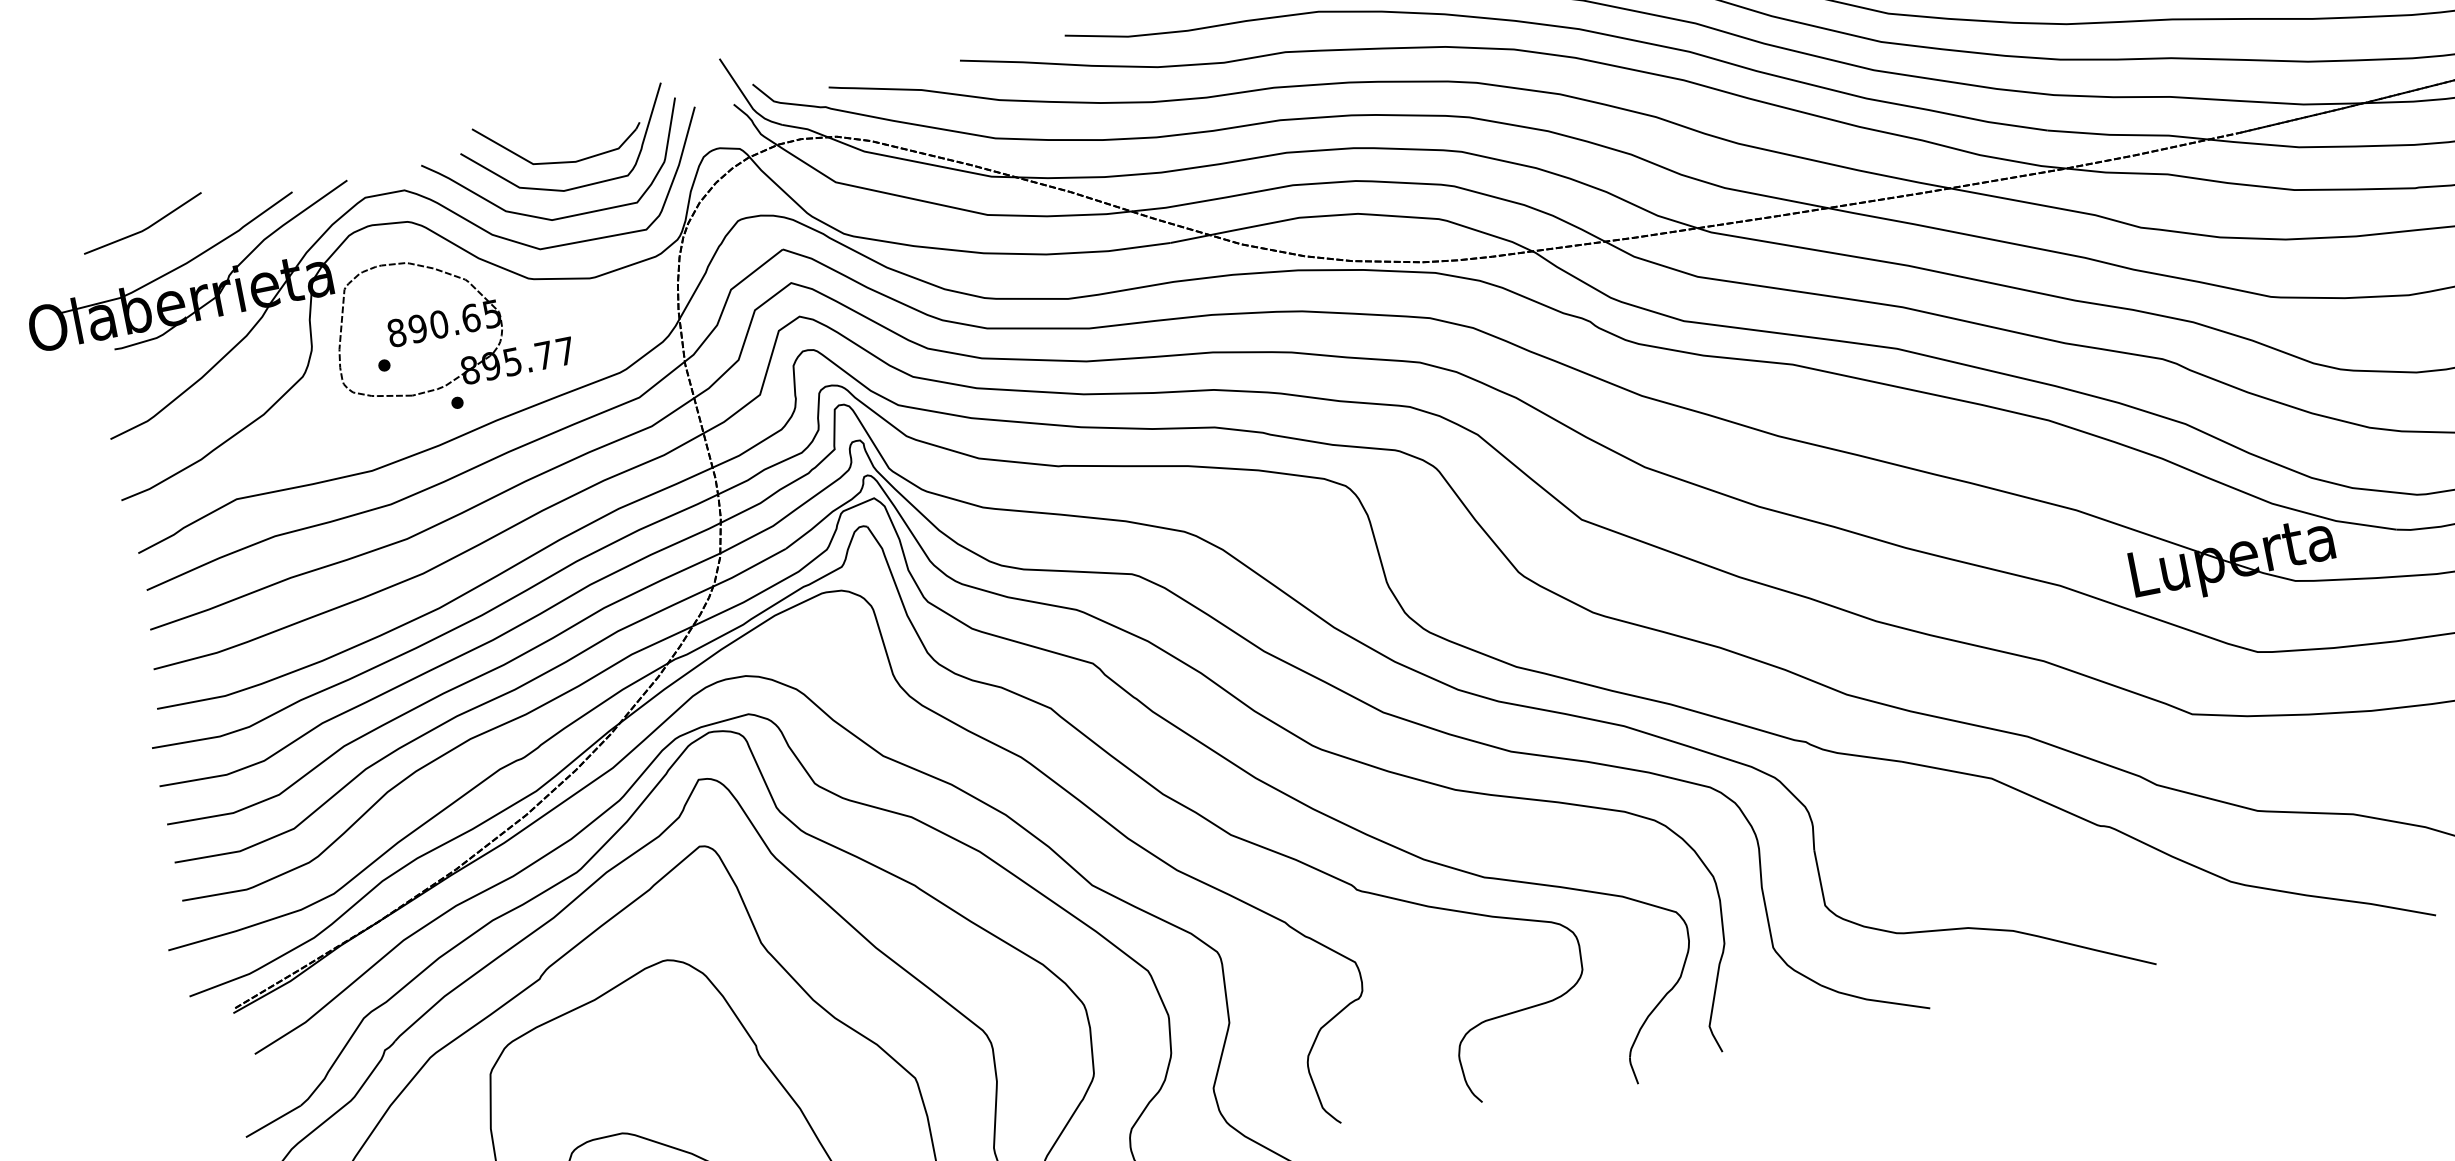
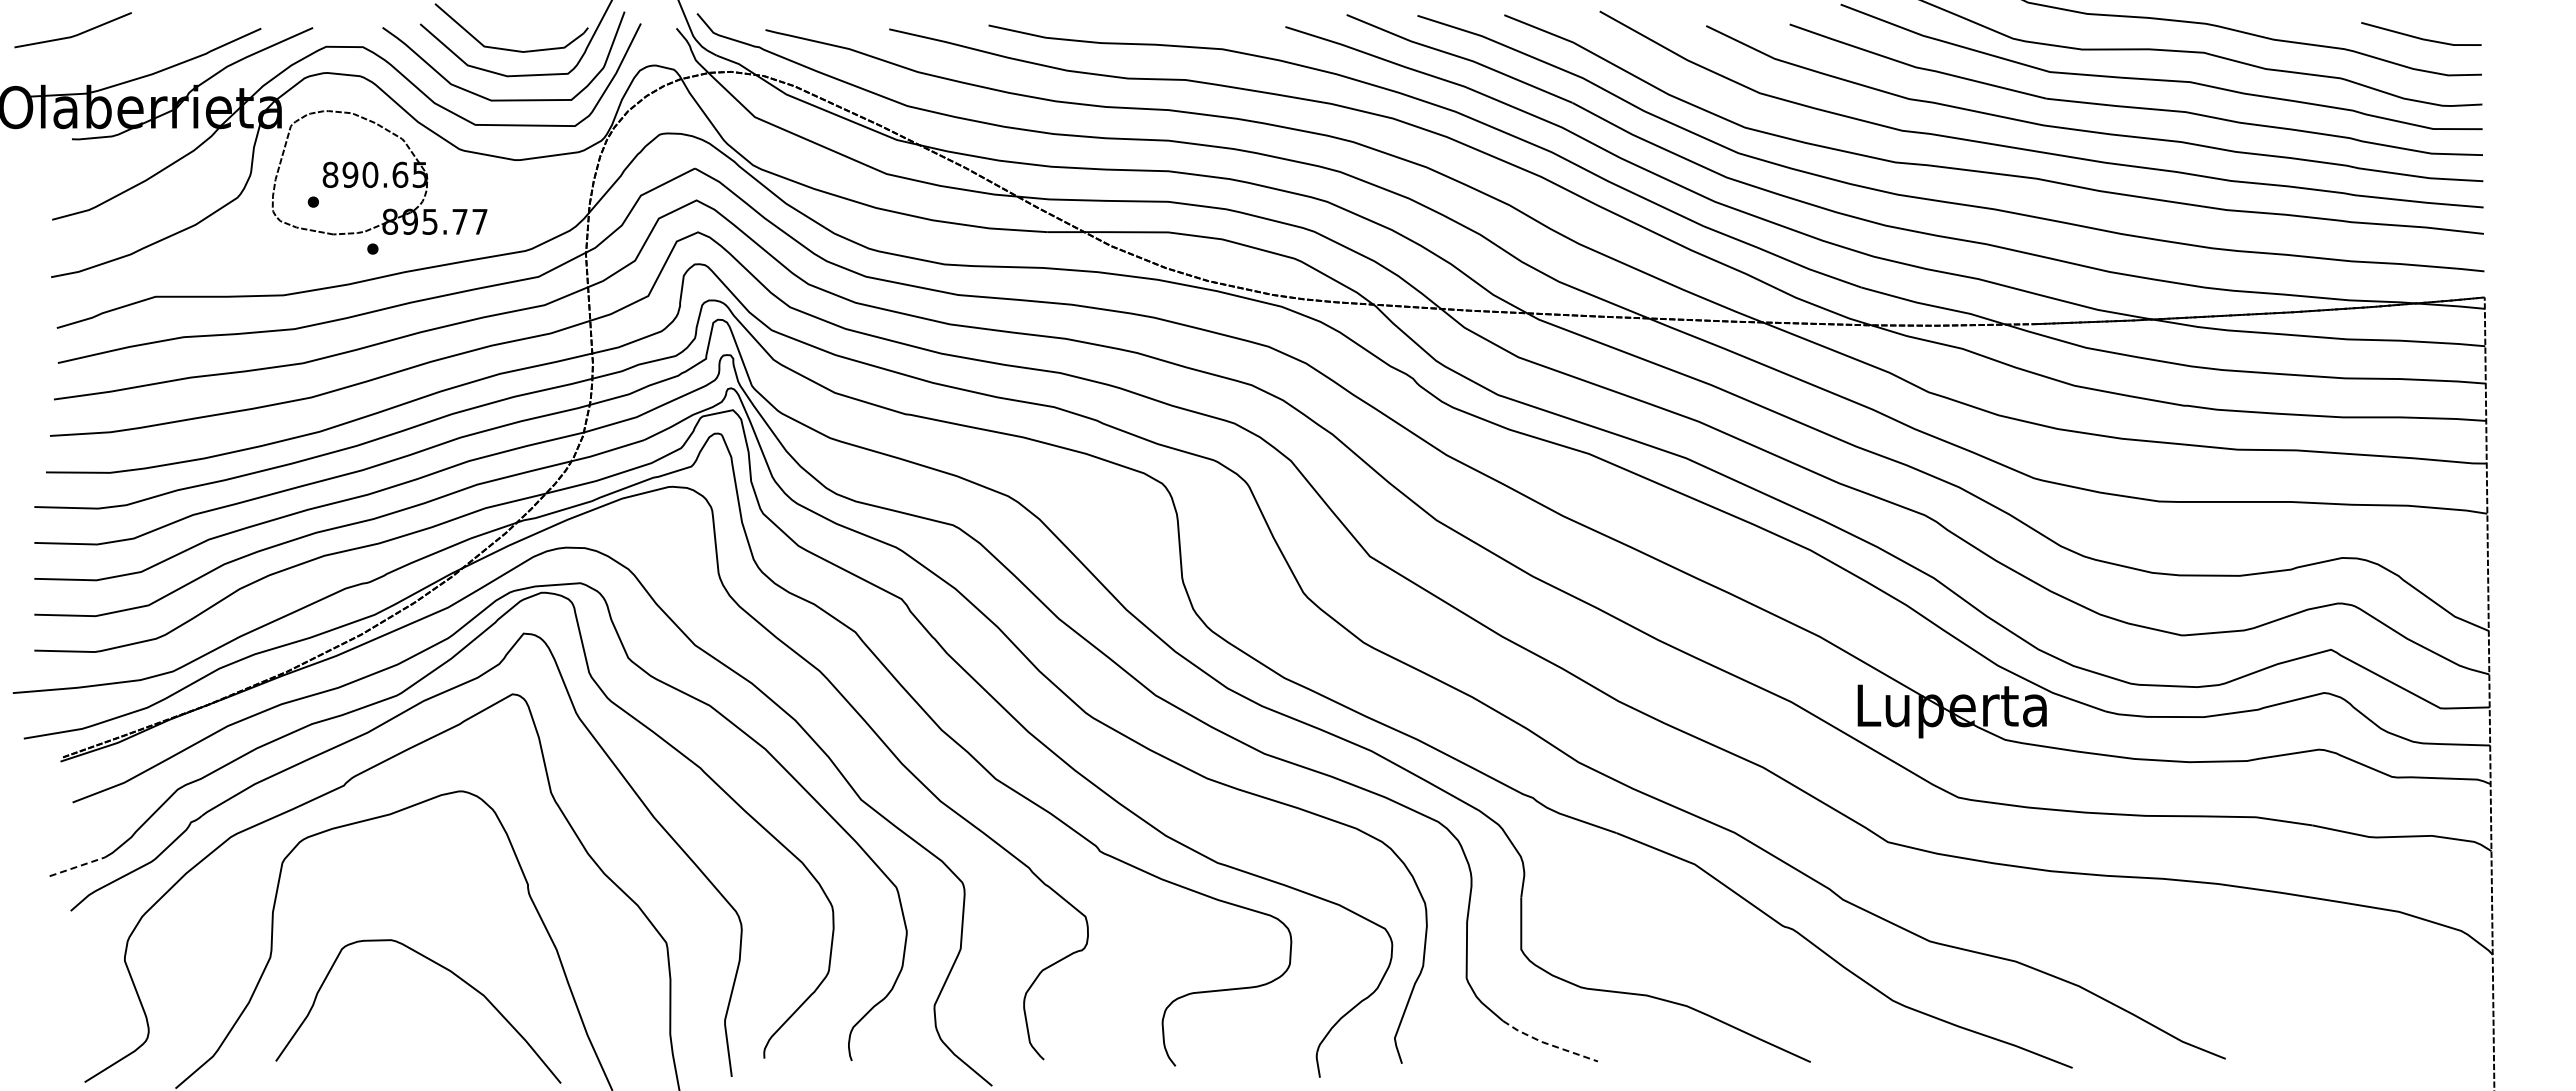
line: (146, 227) -> (75, 34), moved
line: (1874, 1000) -> (1548, 1044), solid -> dashed
line: (273, 1121) -> (77, 866), solid -> dashed

